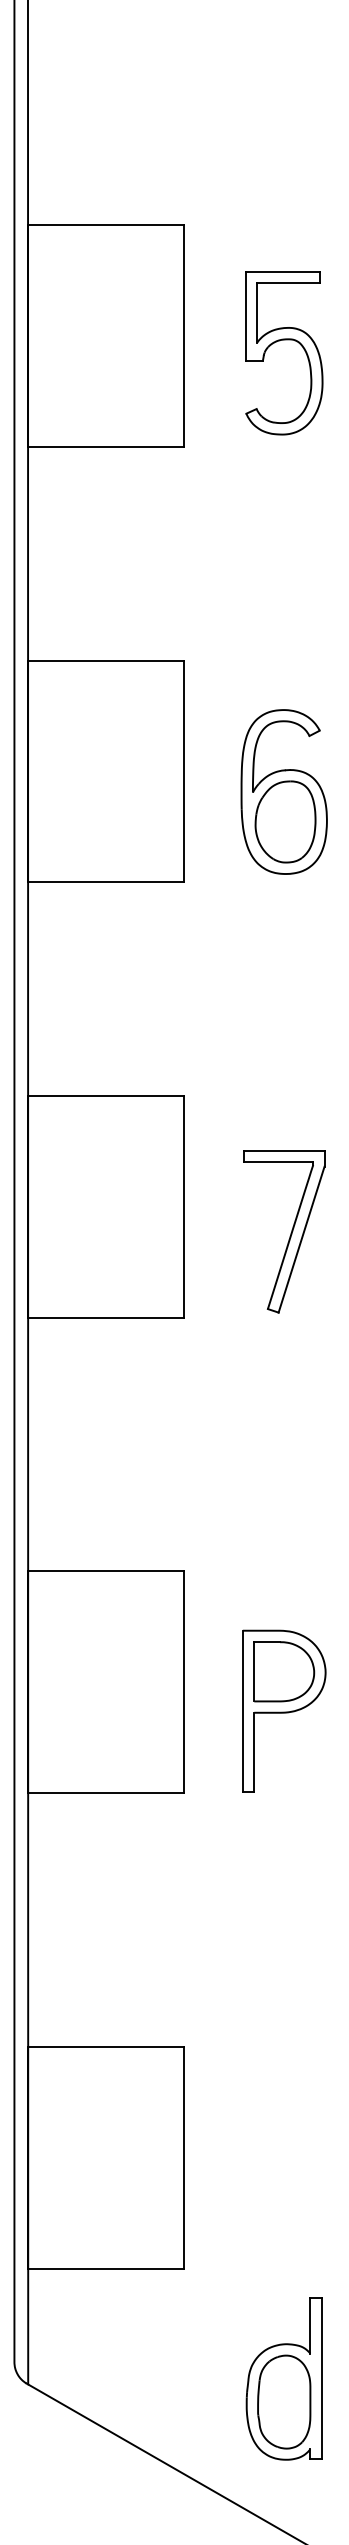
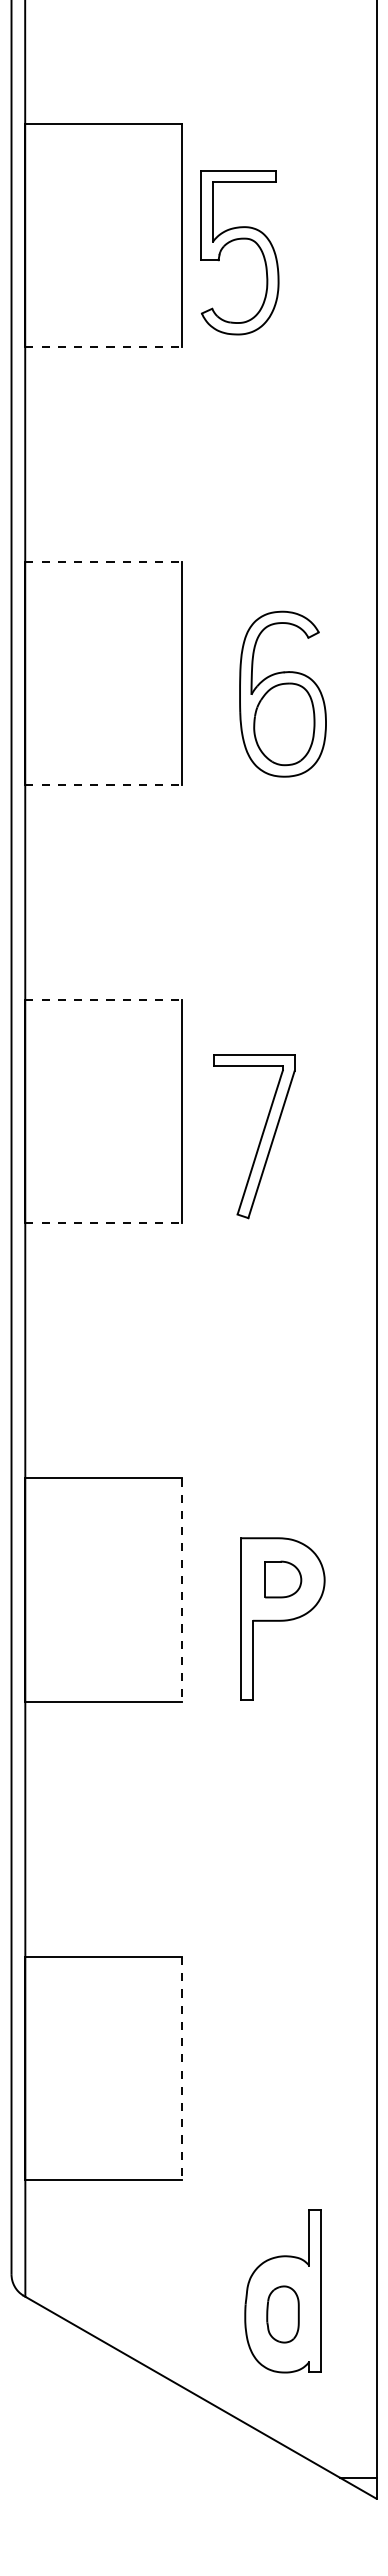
part: (281, 341) -> (237, 240), moved
line: (106, 447) -> (104, 347), solid -> dashed
line: (106, 660) -> (104, 561), solid -> dashed
line: (106, 882) -> (104, 785), solid -> dashed
line: (106, 1095) -> (104, 999), solid -> dashed
part: (290, 1232) -> (260, 1137), moved
line: (106, 1317) -> (104, 1223), solid -> dashed
part: (284, 1671) -> (283, 1579), size x0.6
line: (183, 1682) -> (181, 1590), solid -> dashed
line: (183, 2157) -> (181, 2068), solid -> dashed
part: (283, 2402) -> (282, 2314), size x0.6

